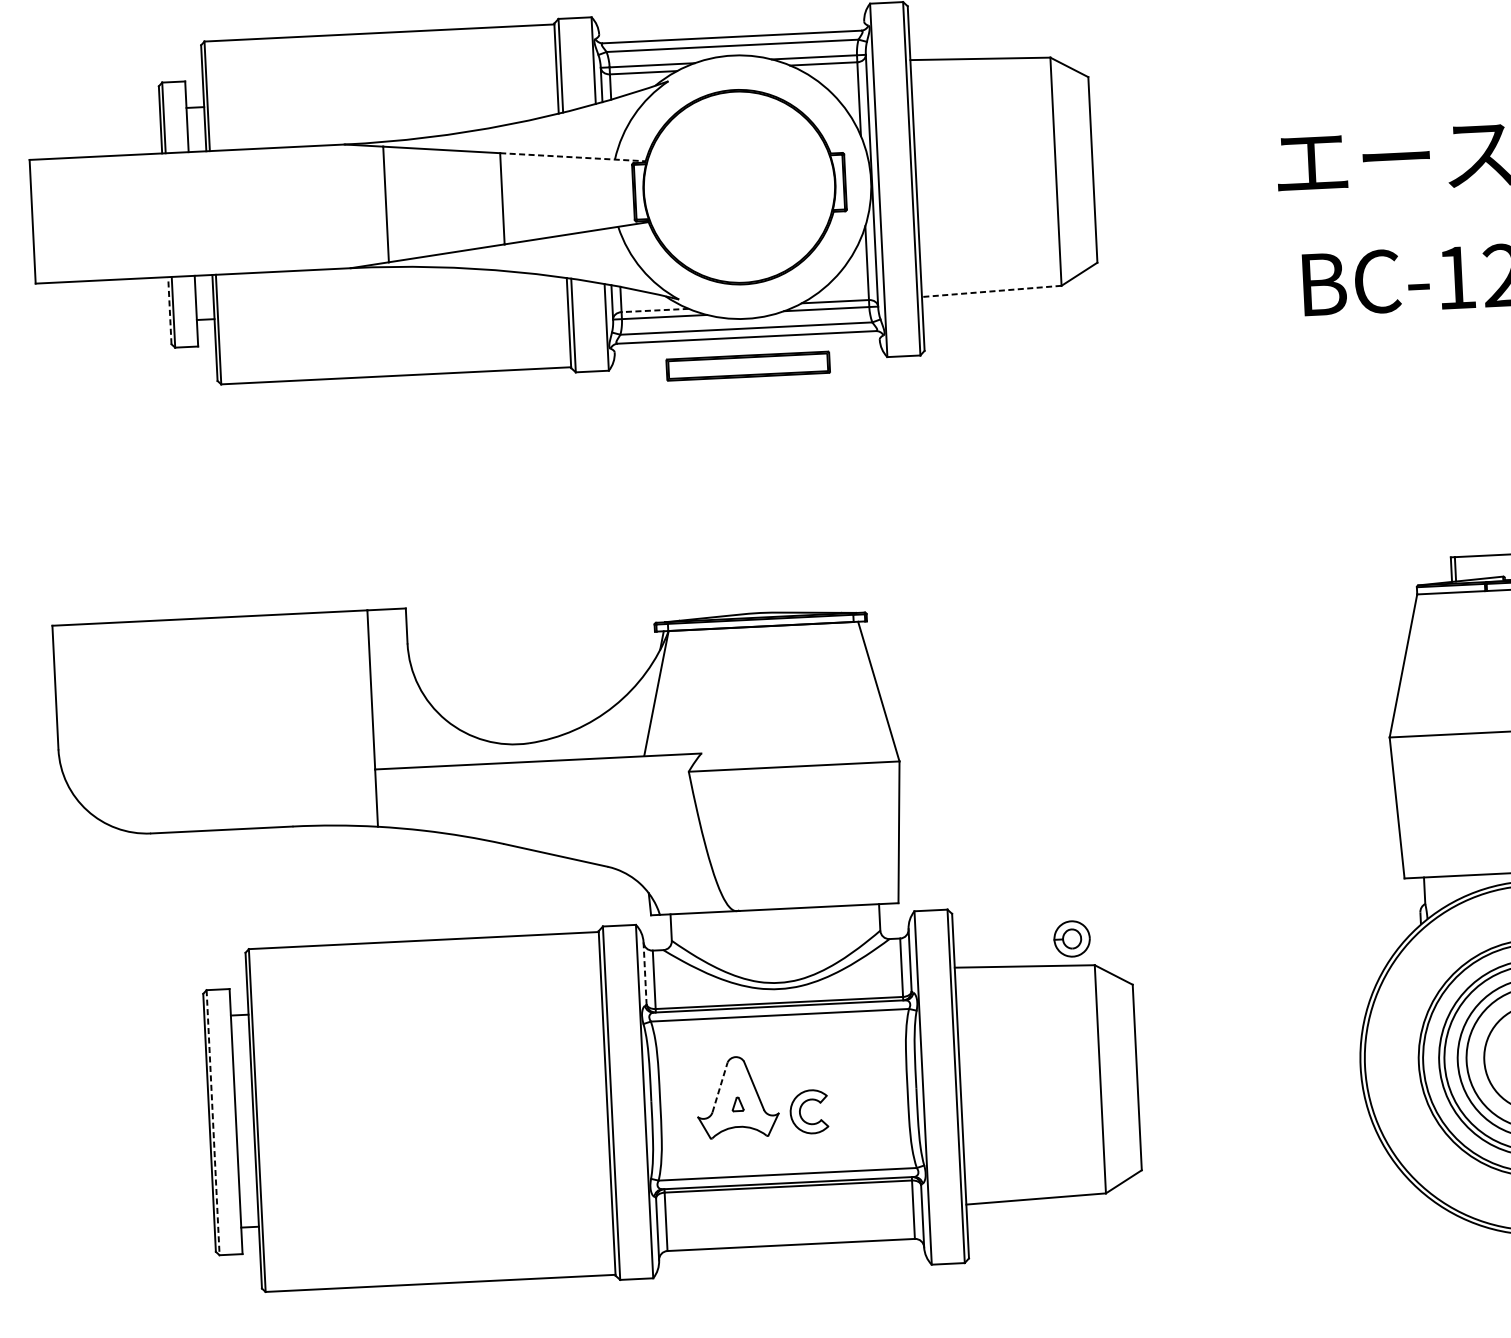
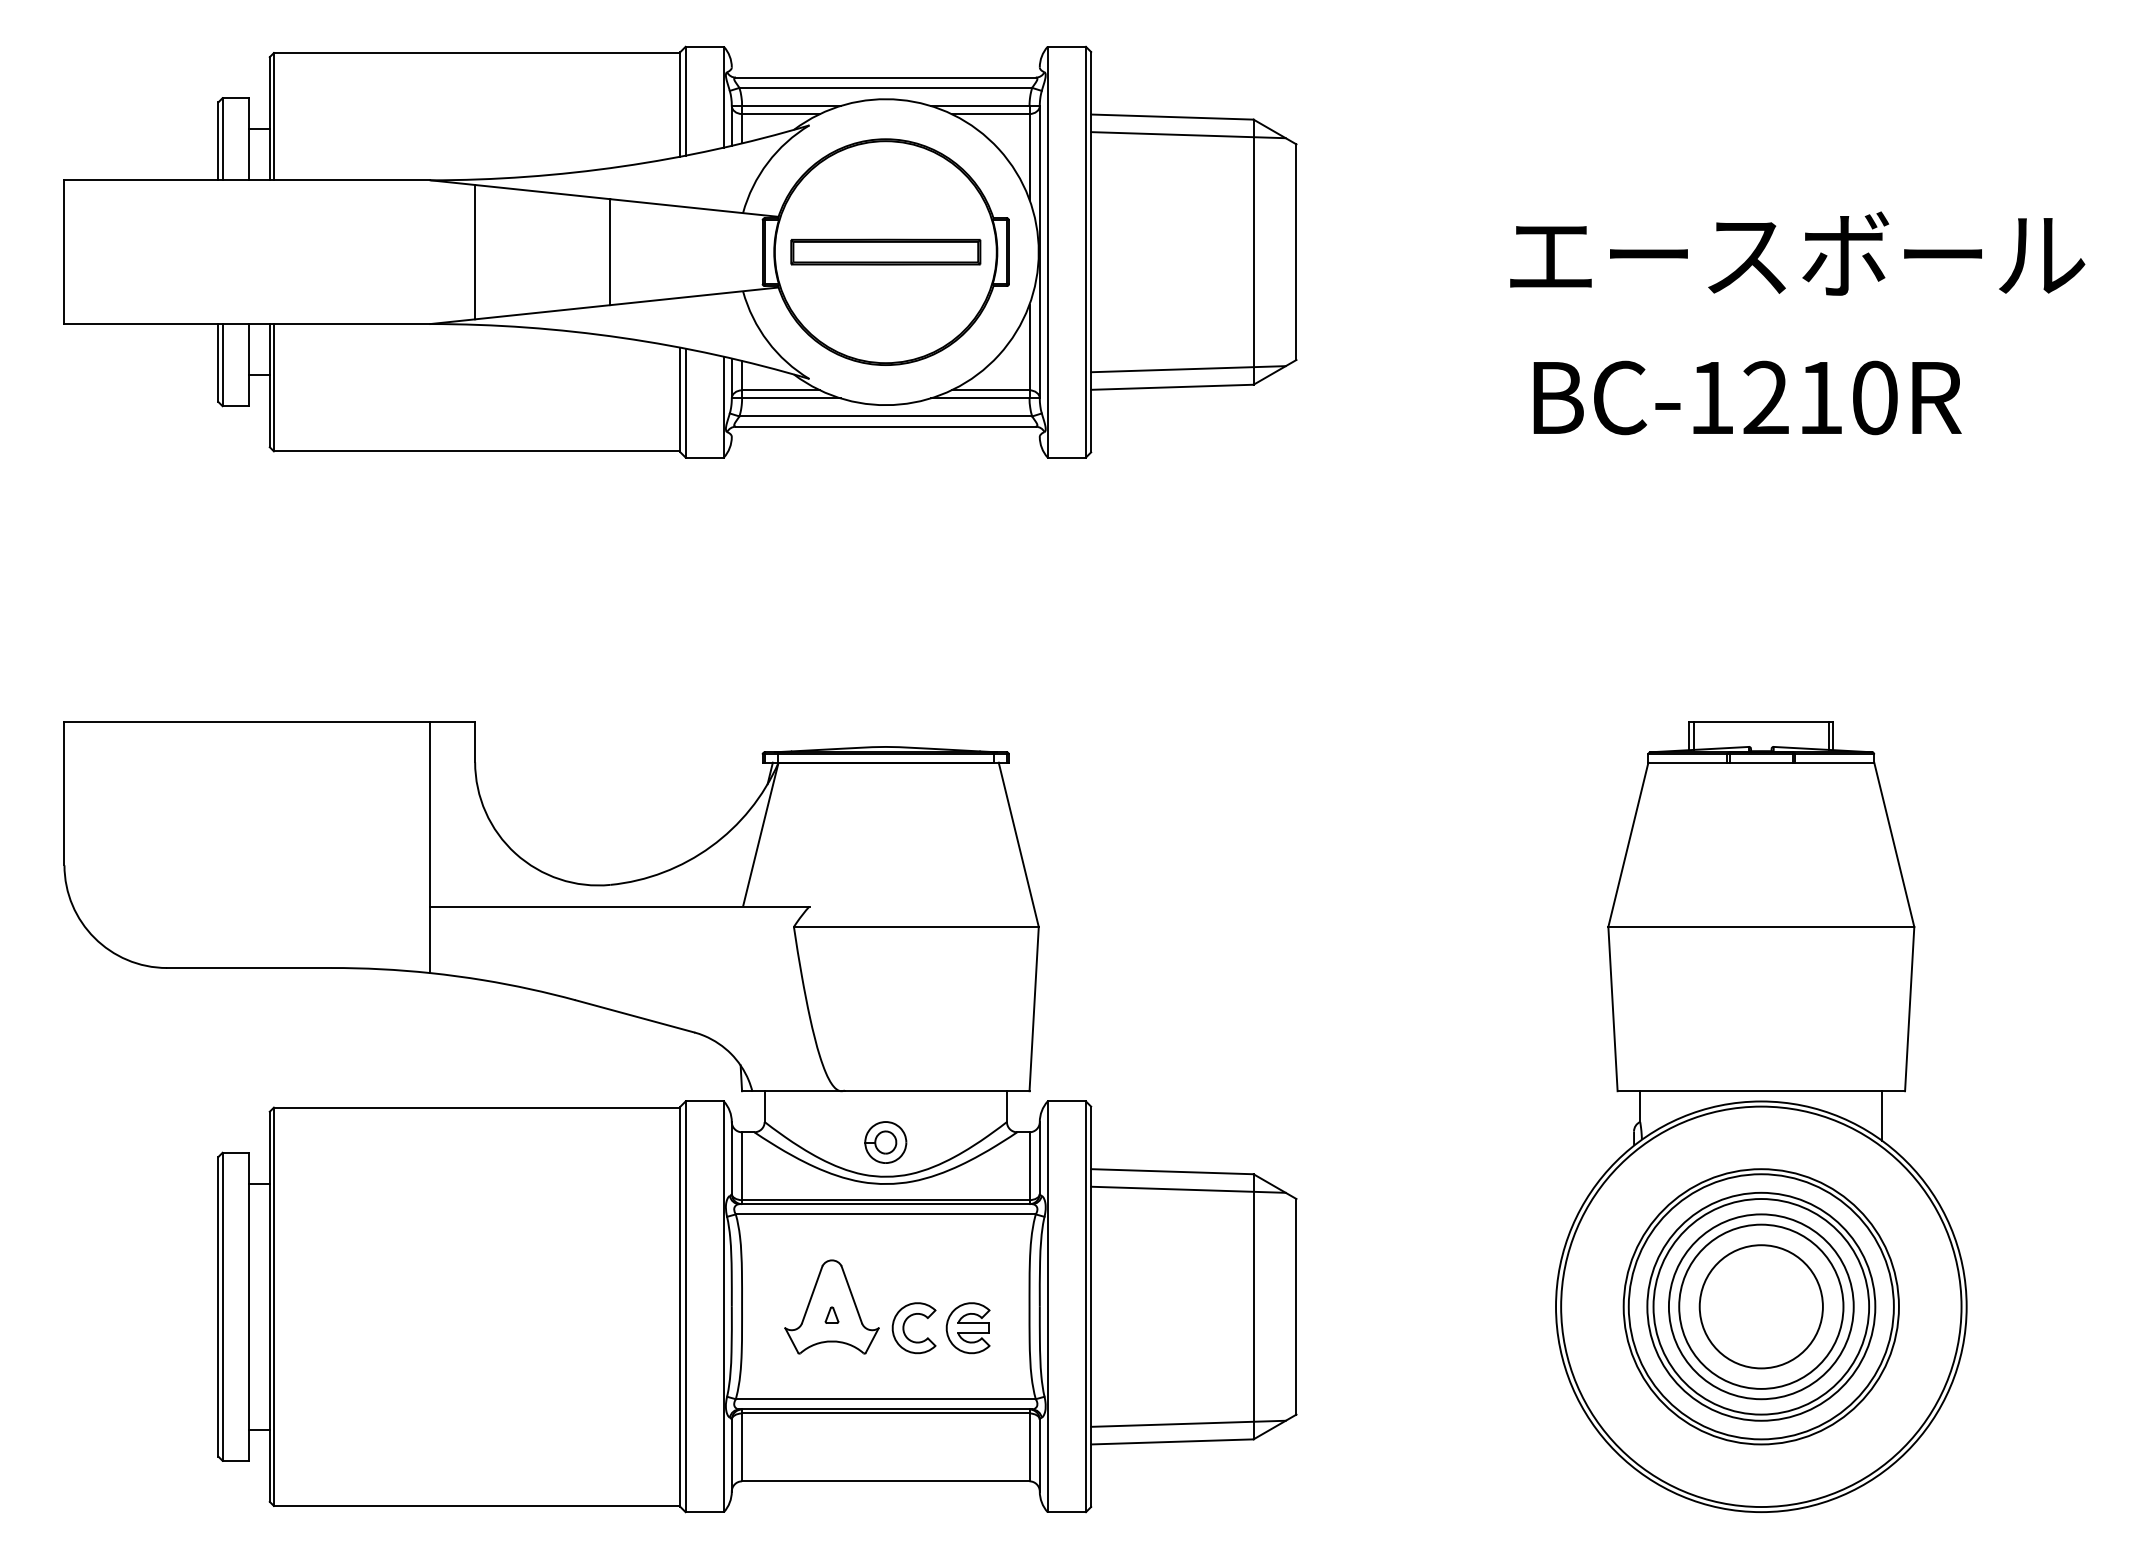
line: (995, 74) -> (1188, 135), added
line: (573, 157) -> (694, 208), dashed -> solid
line: (1004, 275) -> (1188, 369), added
line: (991, 291) -> (1171, 387), dashed -> solid
line: (169, 310) -> (218, 362), dashed -> solid
line: (654, 310) -> (780, 390), dashed -> solid
part: (747, 365) -> (885, 251), moved
part: (1071, 938) -> (885, 1142), moved
line: (644, 972) -> (731, 1157), dashed -> solid
line: (1039, 981) -> (1188, 1189), added
line: (720, 1087) -> (812, 1294), dashed -> solid
part: (855, 1110) -> (967, 1328), added
line: (213, 1122) -> (222, 1306), dashed -> solid
line: (1049, 1182) -> (1188, 1423), added

